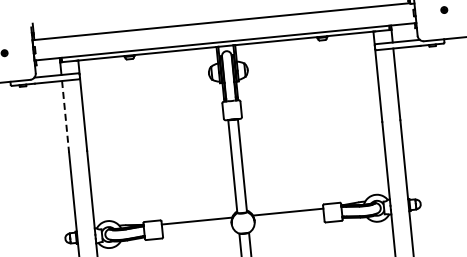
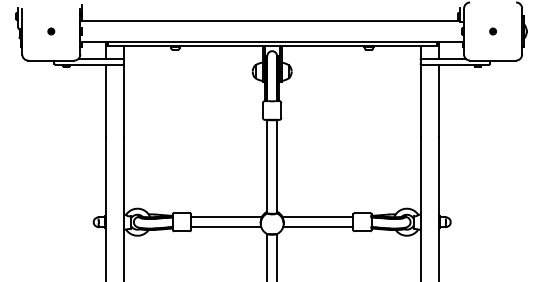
line: (65, 117) -> (105, 101), dashed -> solid
line: (289, 222) -> (318, 227), added
line: (198, 231) -> (226, 227), added

